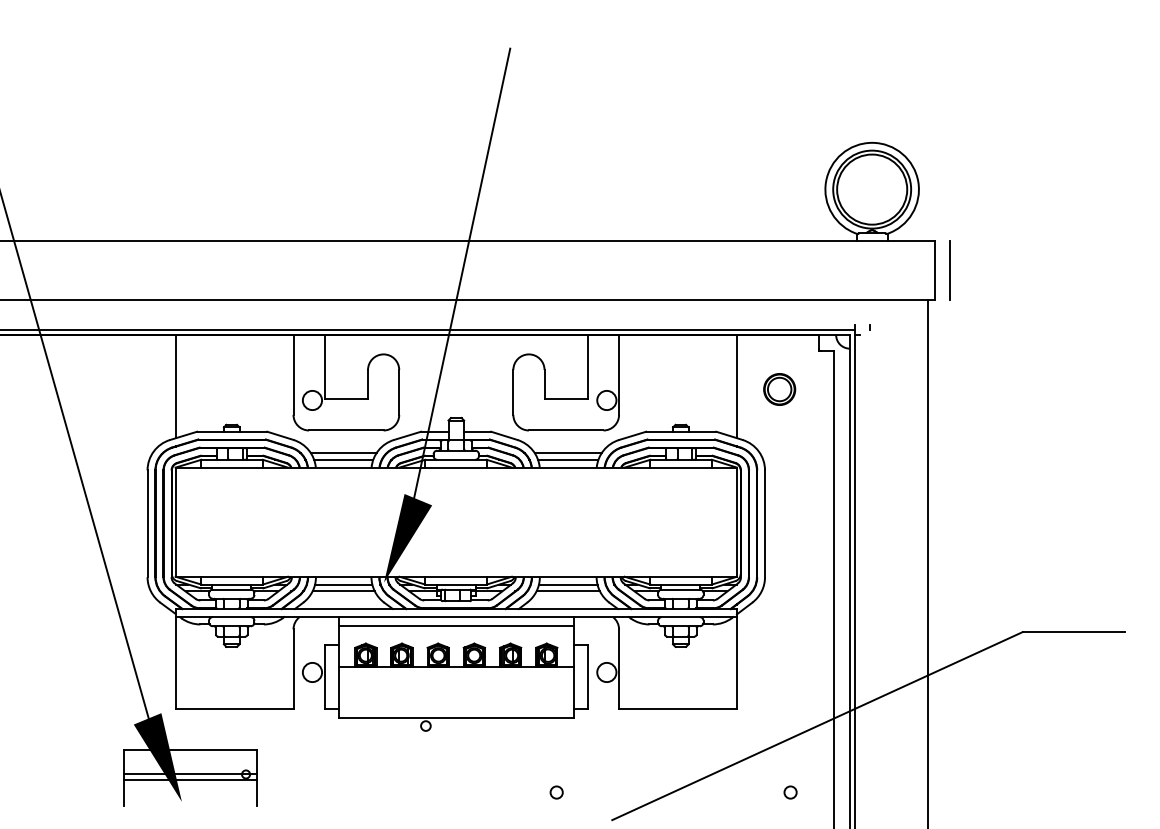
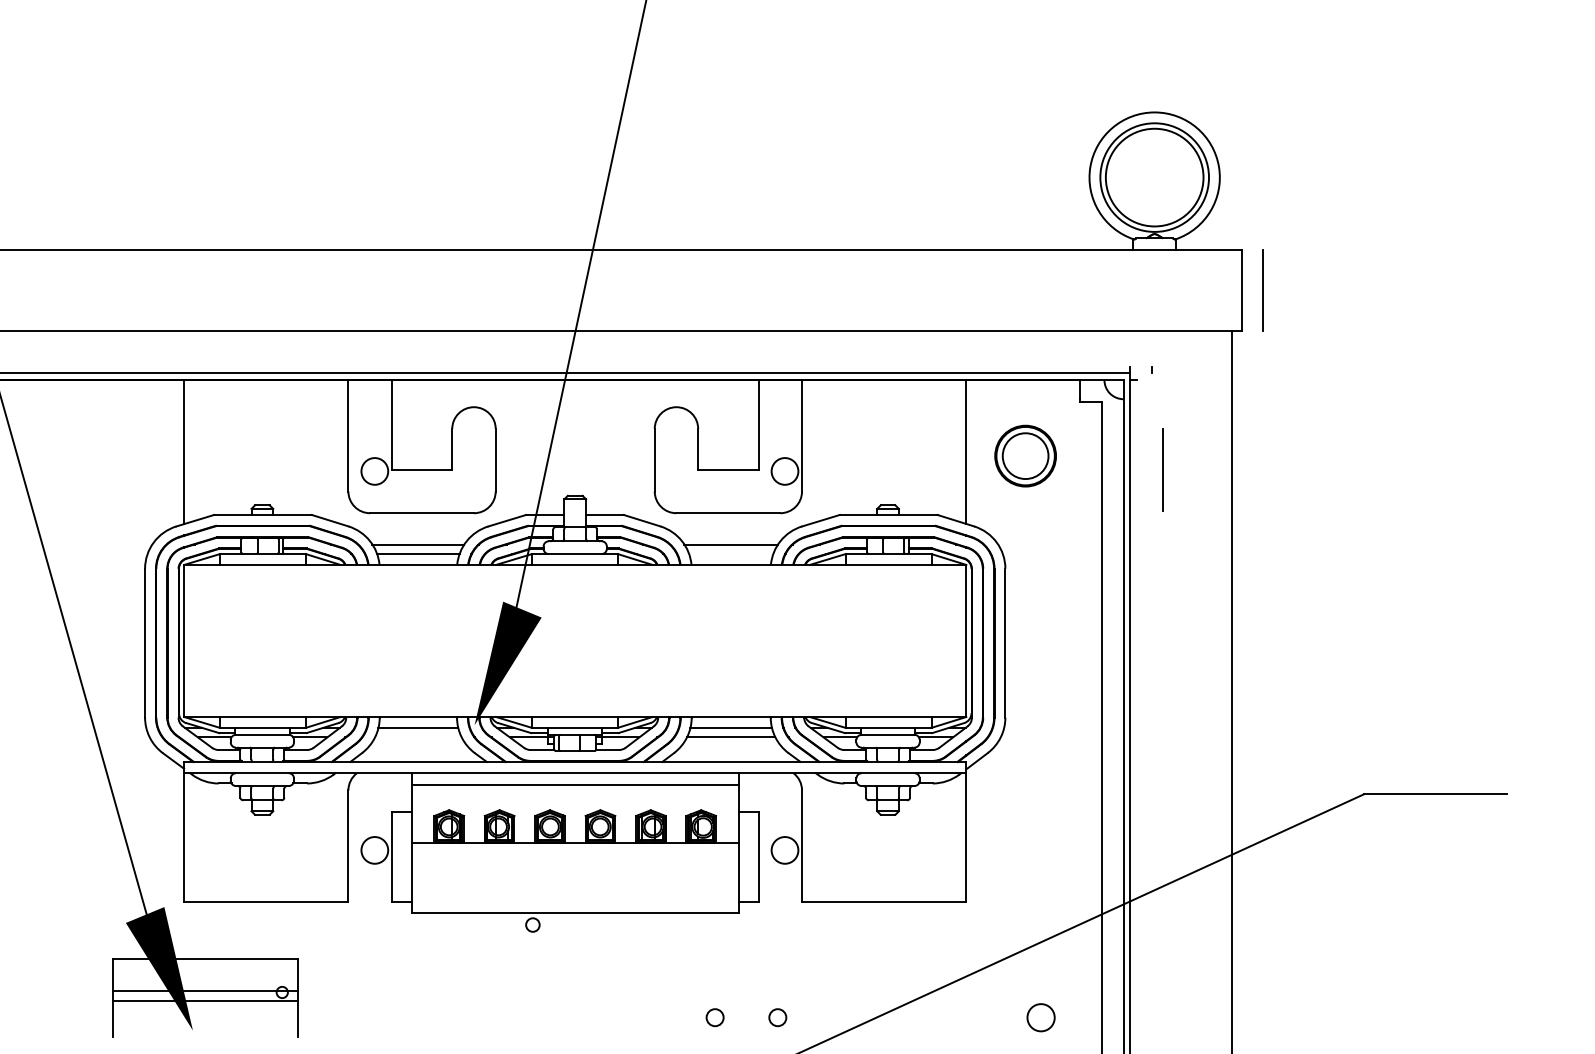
part: (779, 389) -> (1025, 456), size x1.4
line: (877, 399) -> (1162, 470), added
line: (568, 459) -> (731, 553), removed
line: (343, 591) -> (418, 737), removed
circle: (601, 792) -> (777, 1017), added
circle: (790, 792) -> (1040, 1017), size x1.6

